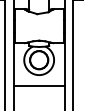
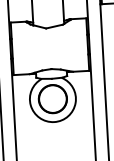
line: (38, 85) -> (54, 138), removed

